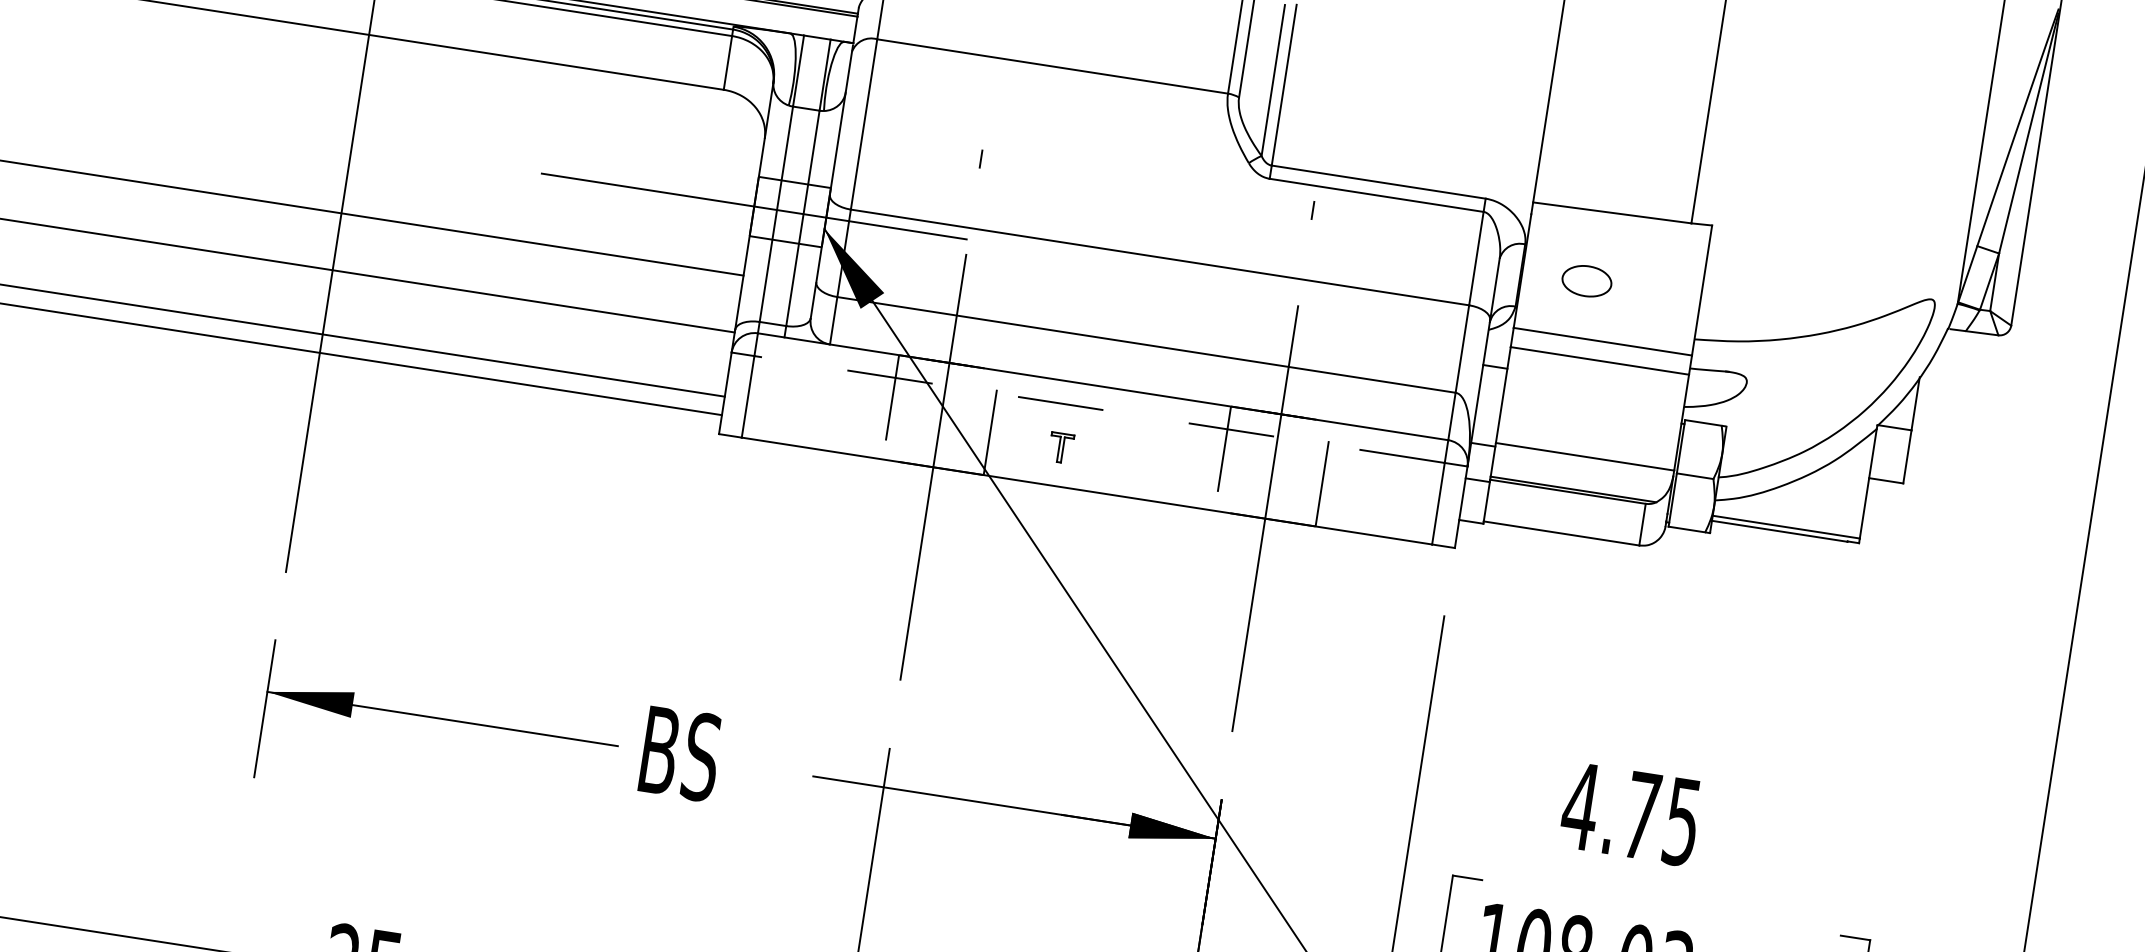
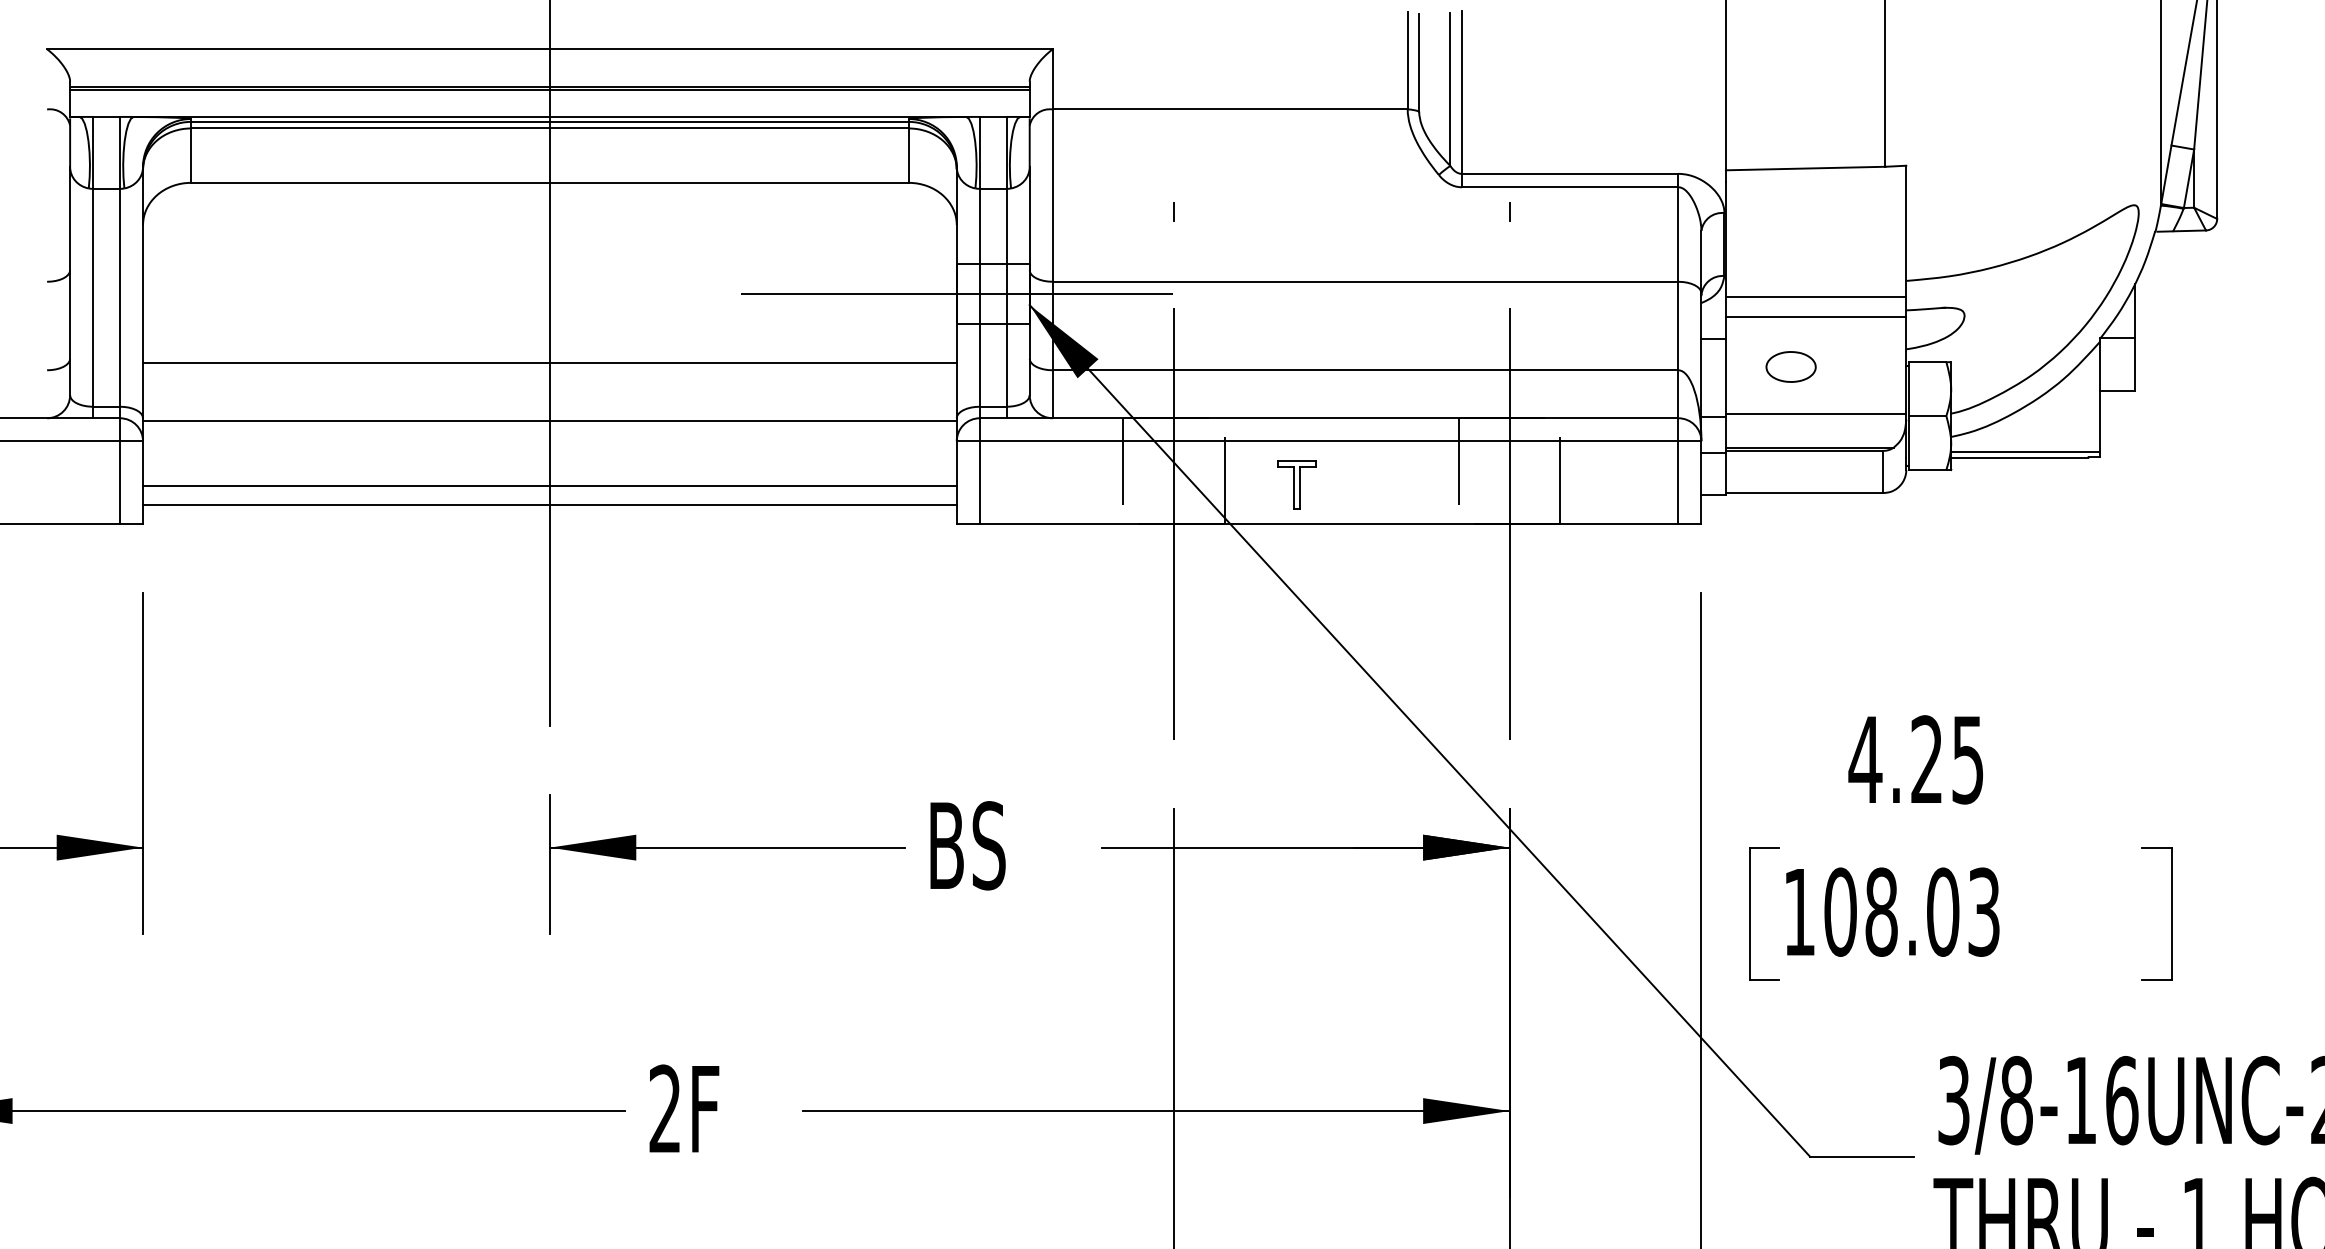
part: (1586, 280) -> (1790, 366), moved
line: (1098, 409) -> (1328, 441), dashed -> solid
part: (1060, 447) -> (1296, 484), size x1.67
text: (1641, 814) -> (1926, 758), 4.75 -> 4.25

